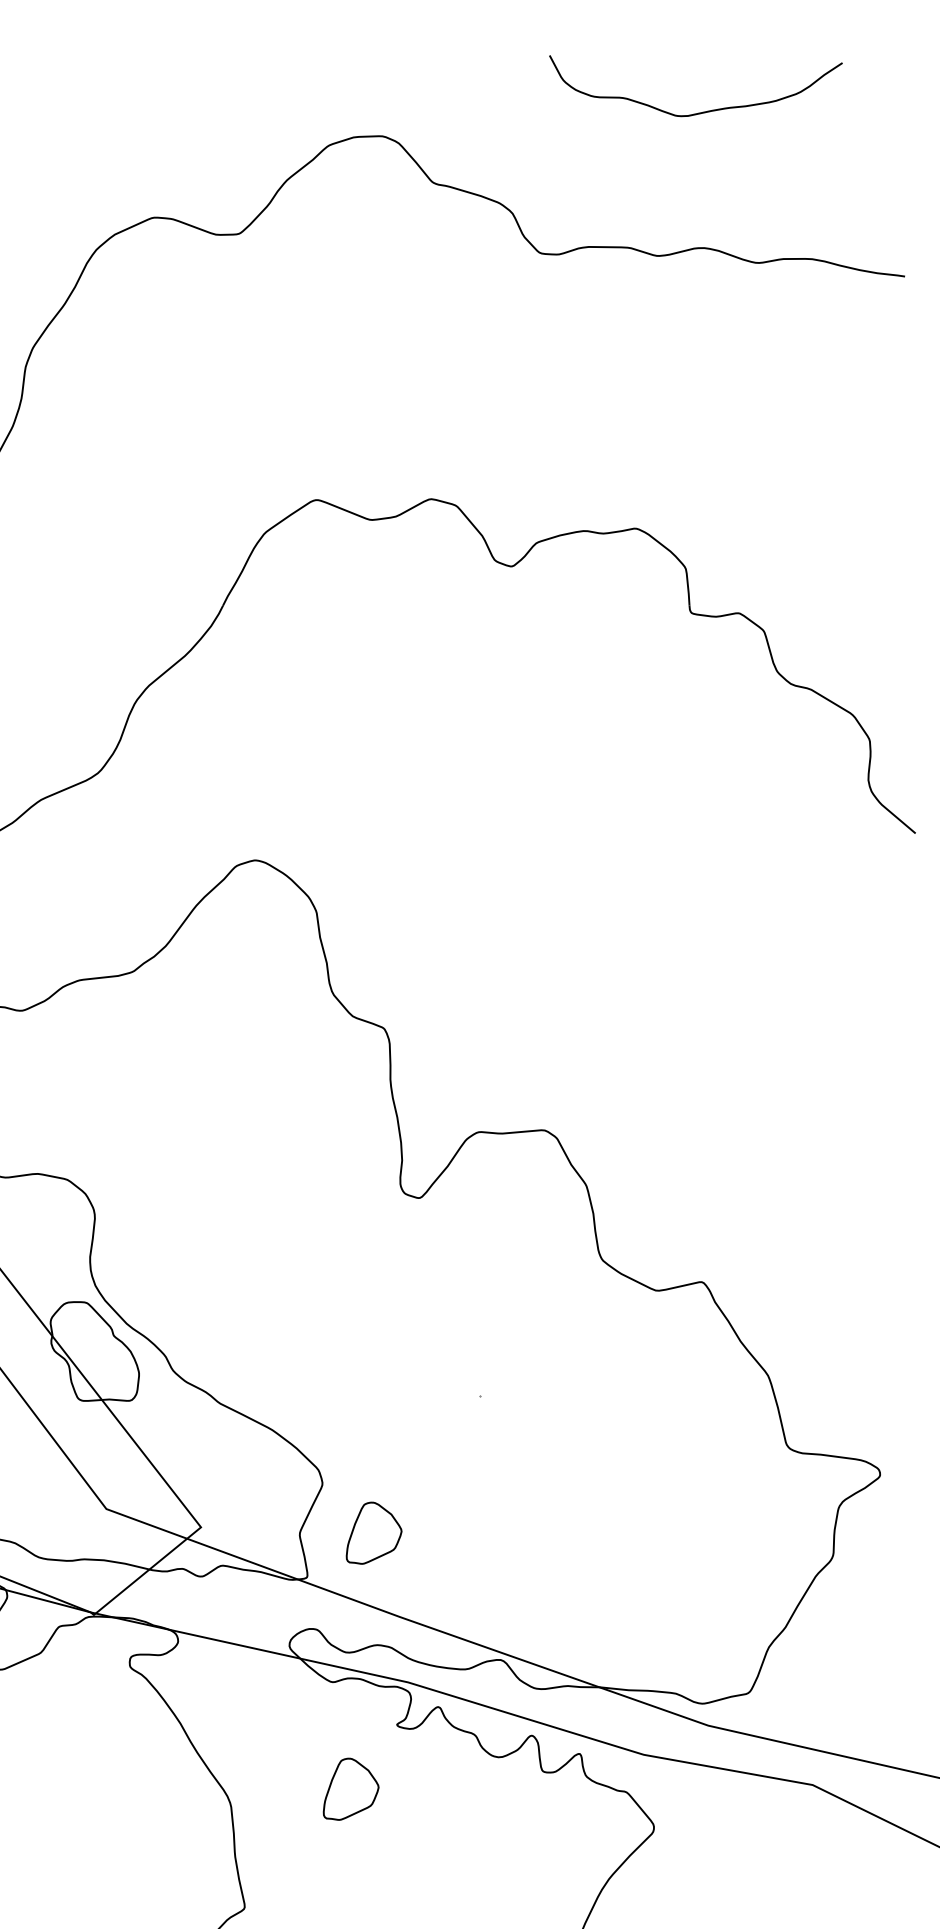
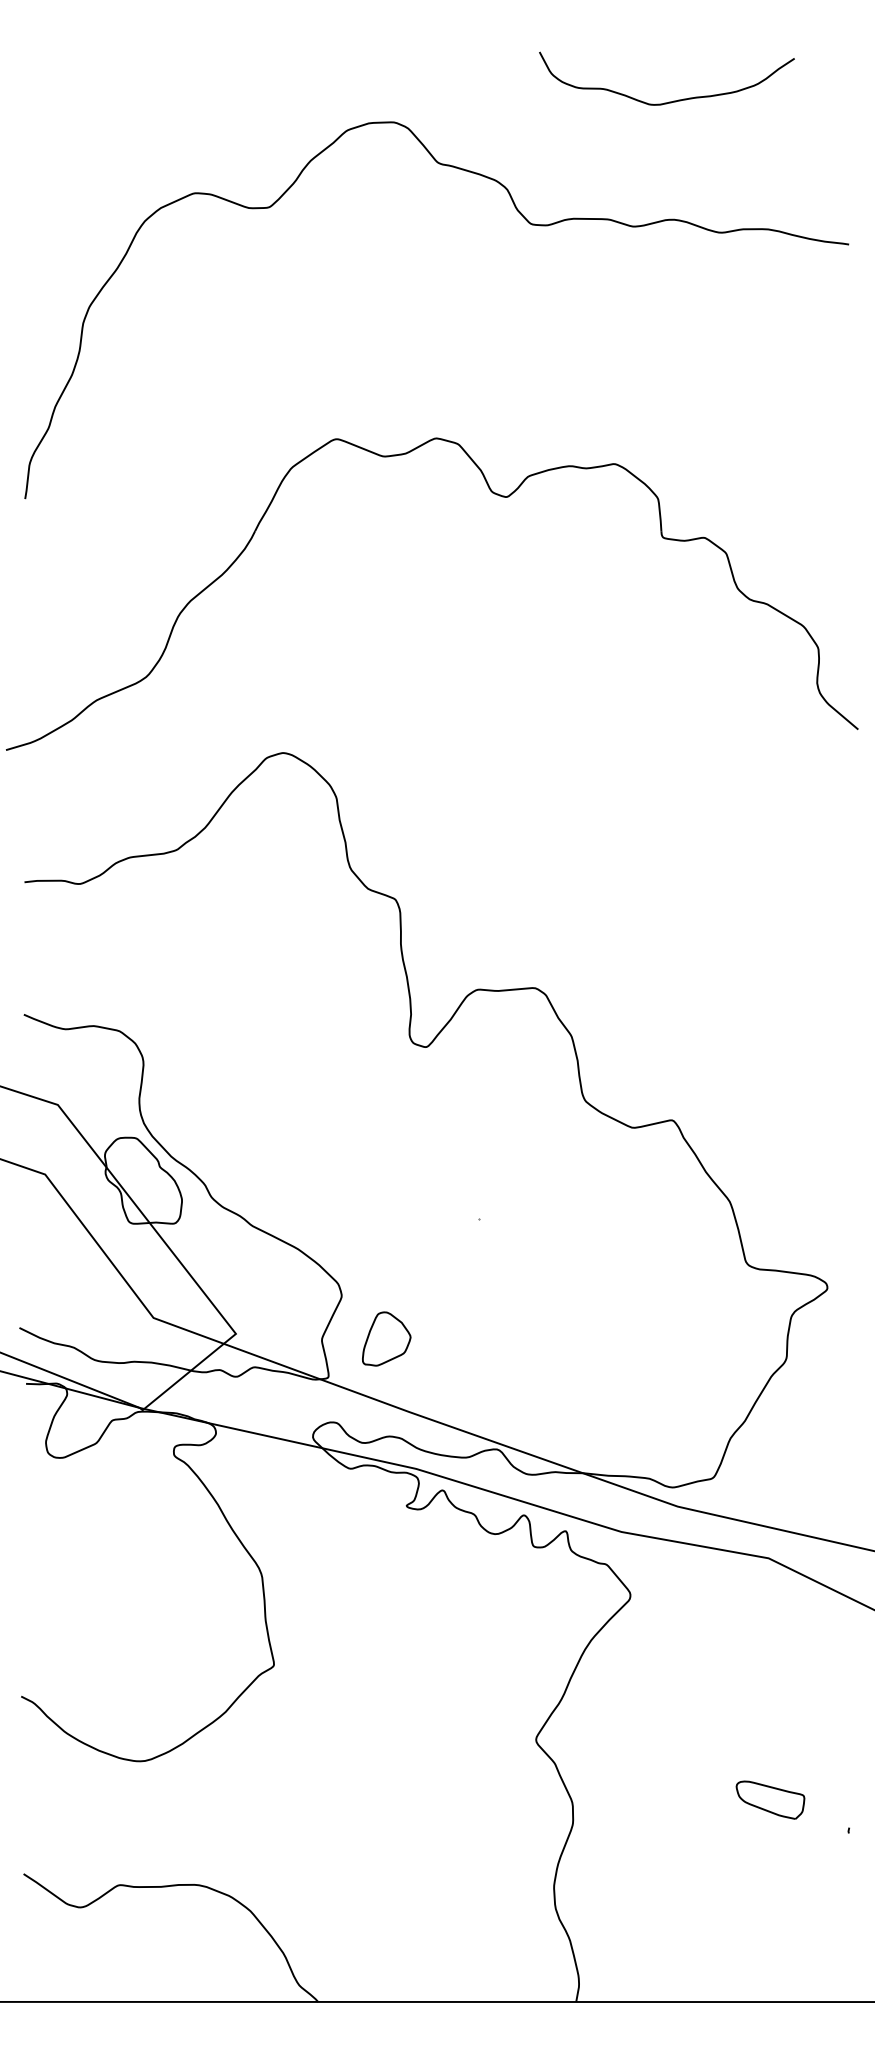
part: (350, 1788) -> (366, 1561), removed

